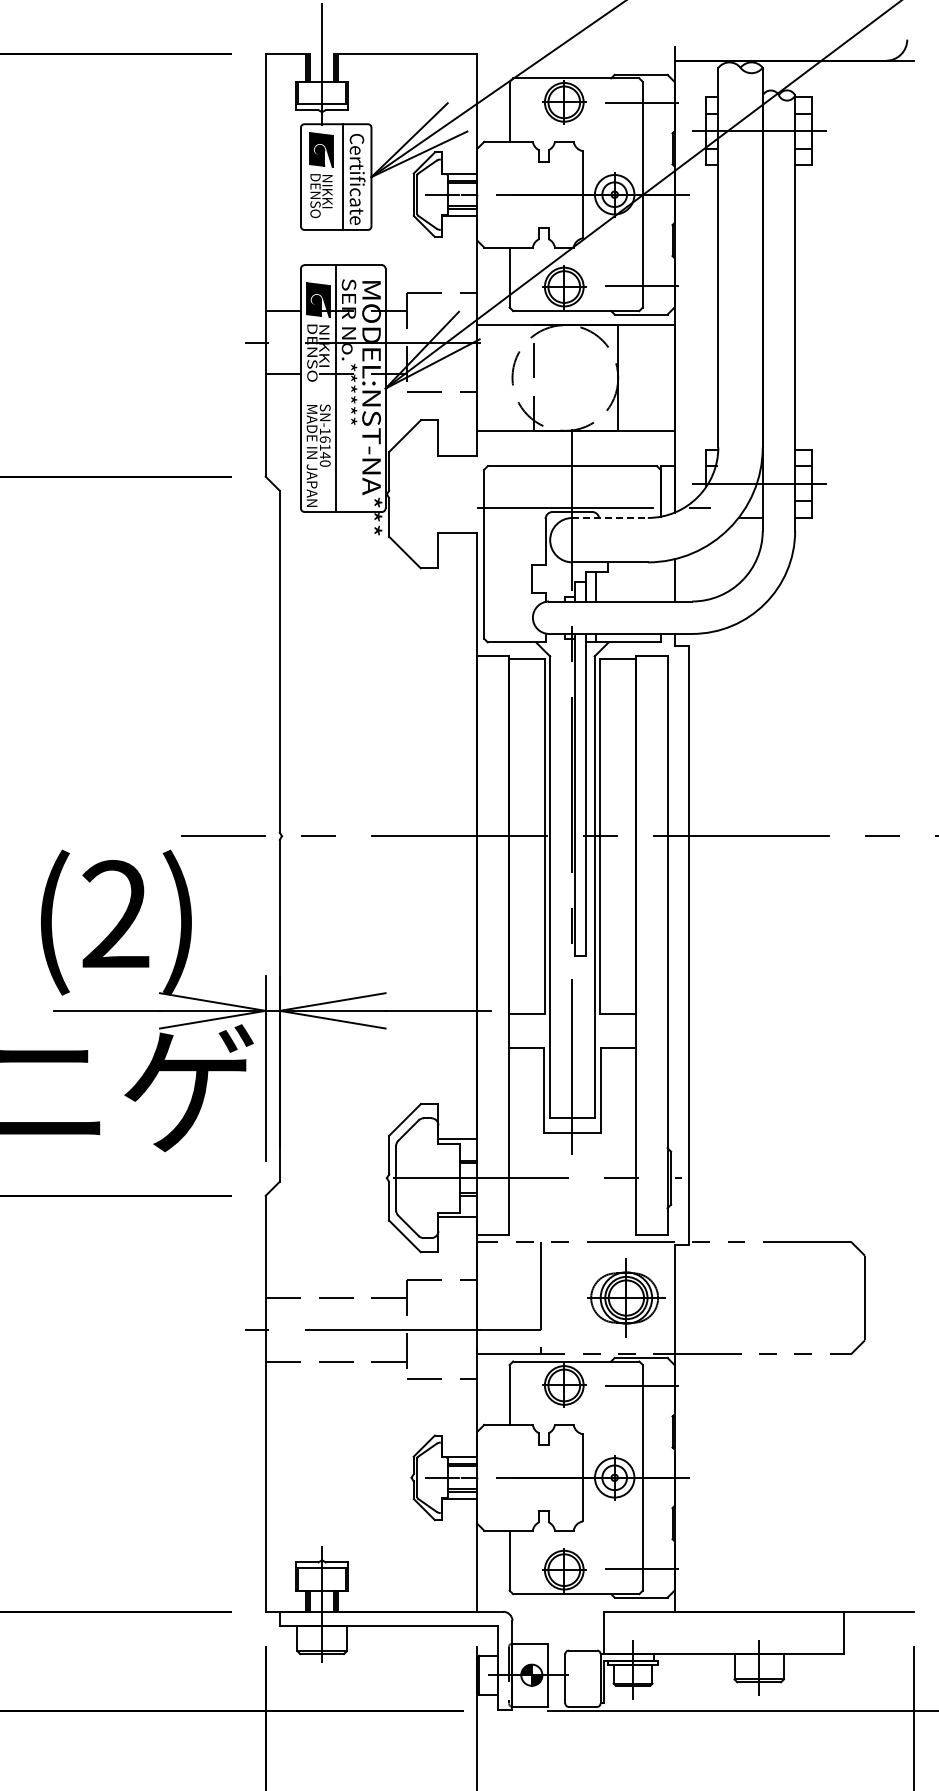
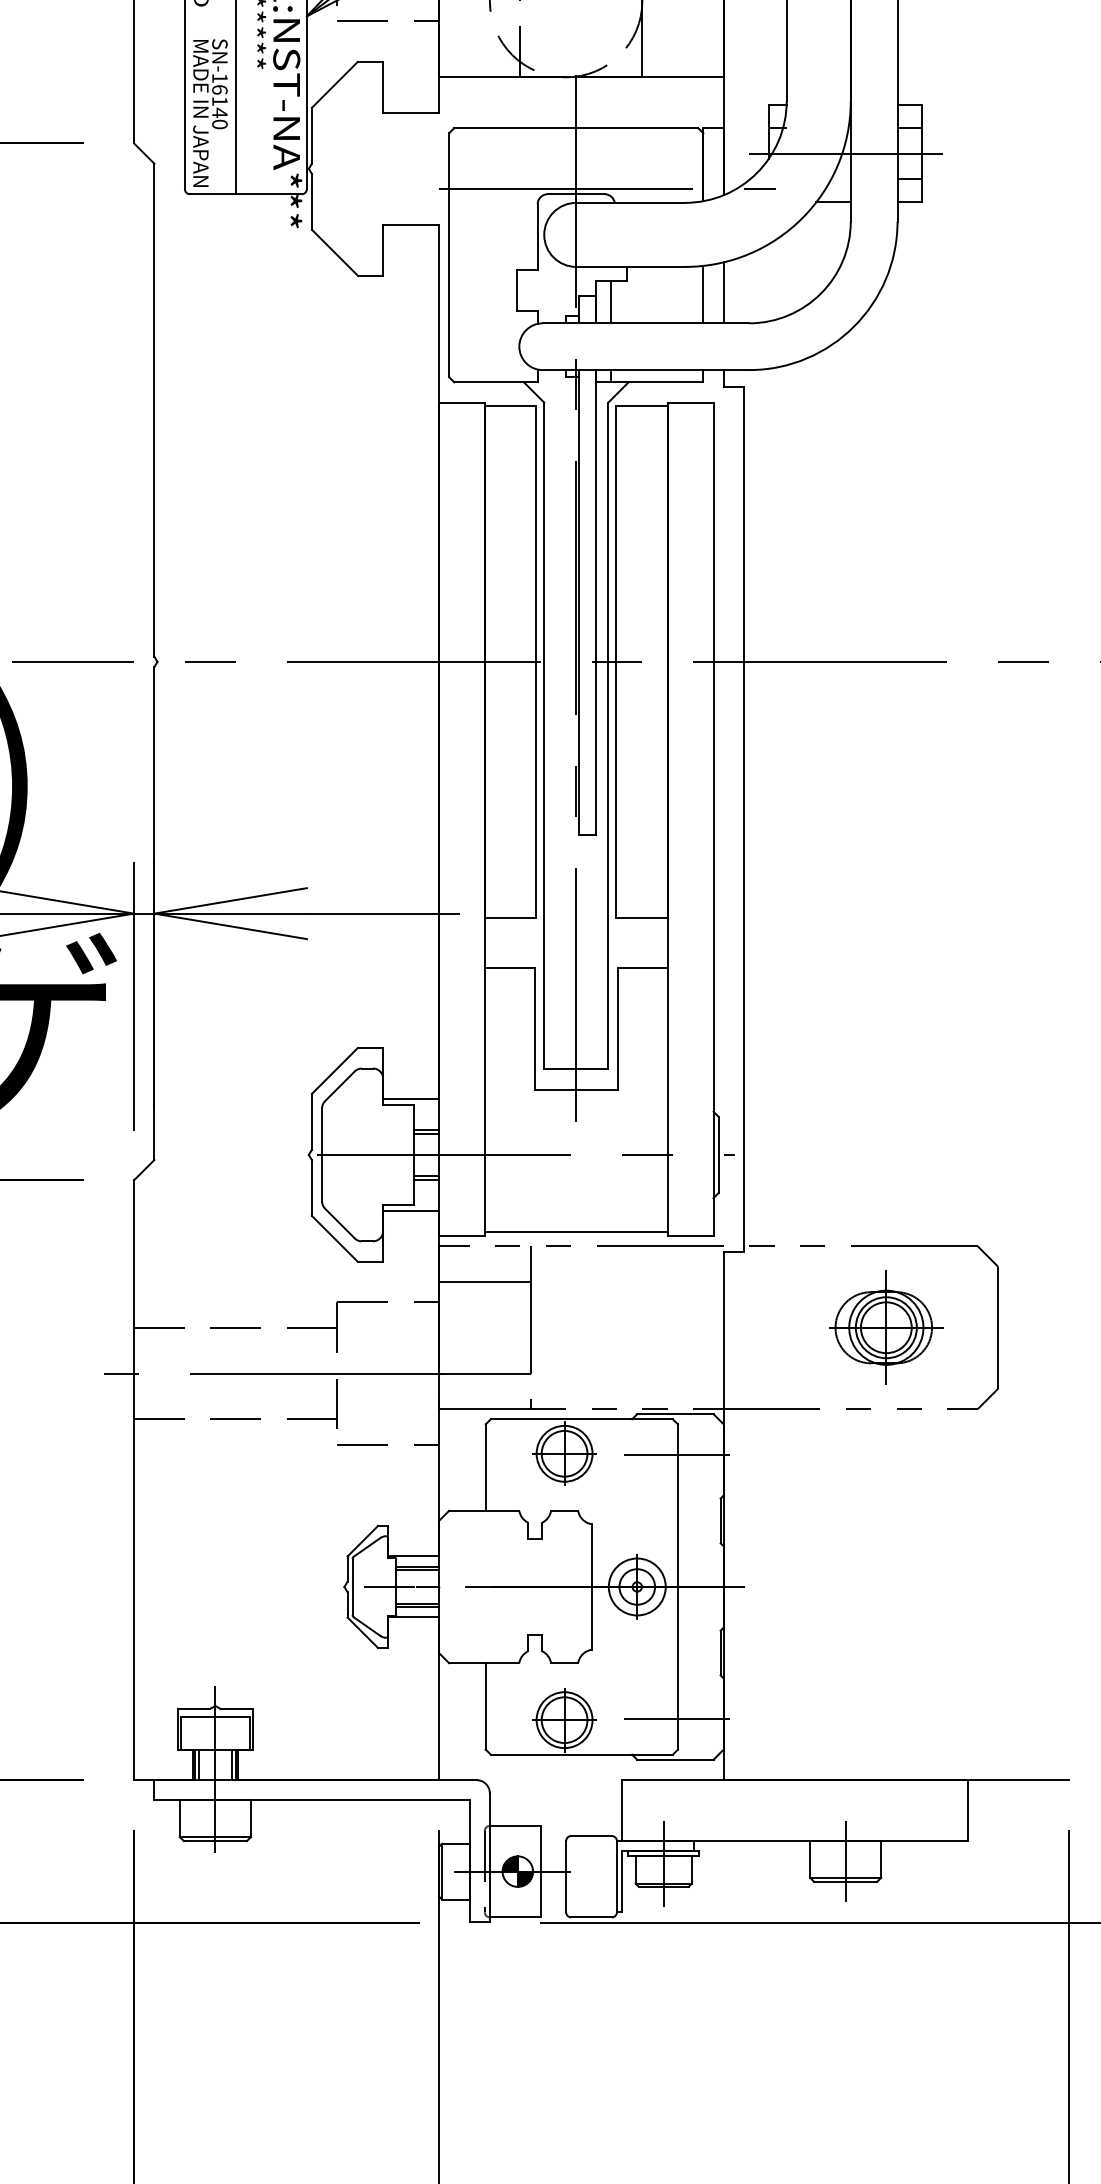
line: (610, 517) -> (631, 202), dashed -> solid
line: (660, 581) -> (703, 294), added
line: (571, 1231) -> (574, 1231), added
line: (508, 1266) -> (484, 1282), added
part: (626, 1297) -> (886, 1326), moved

